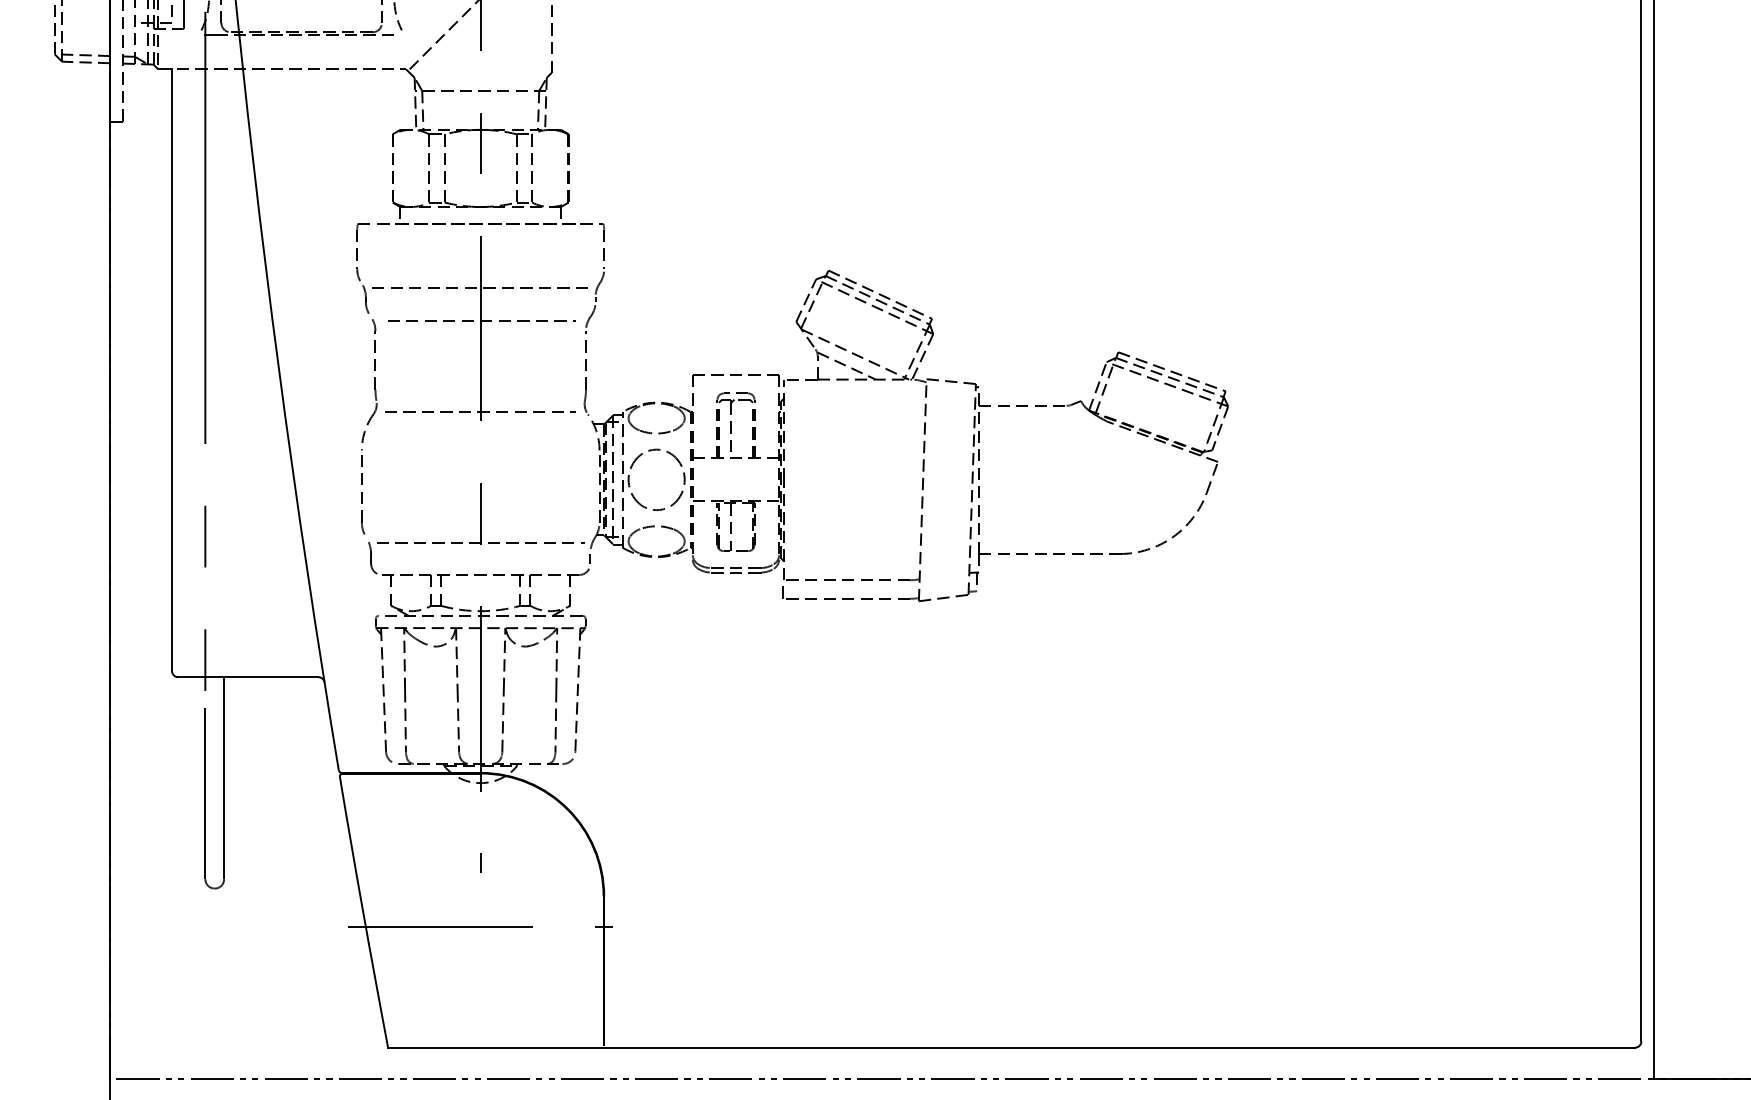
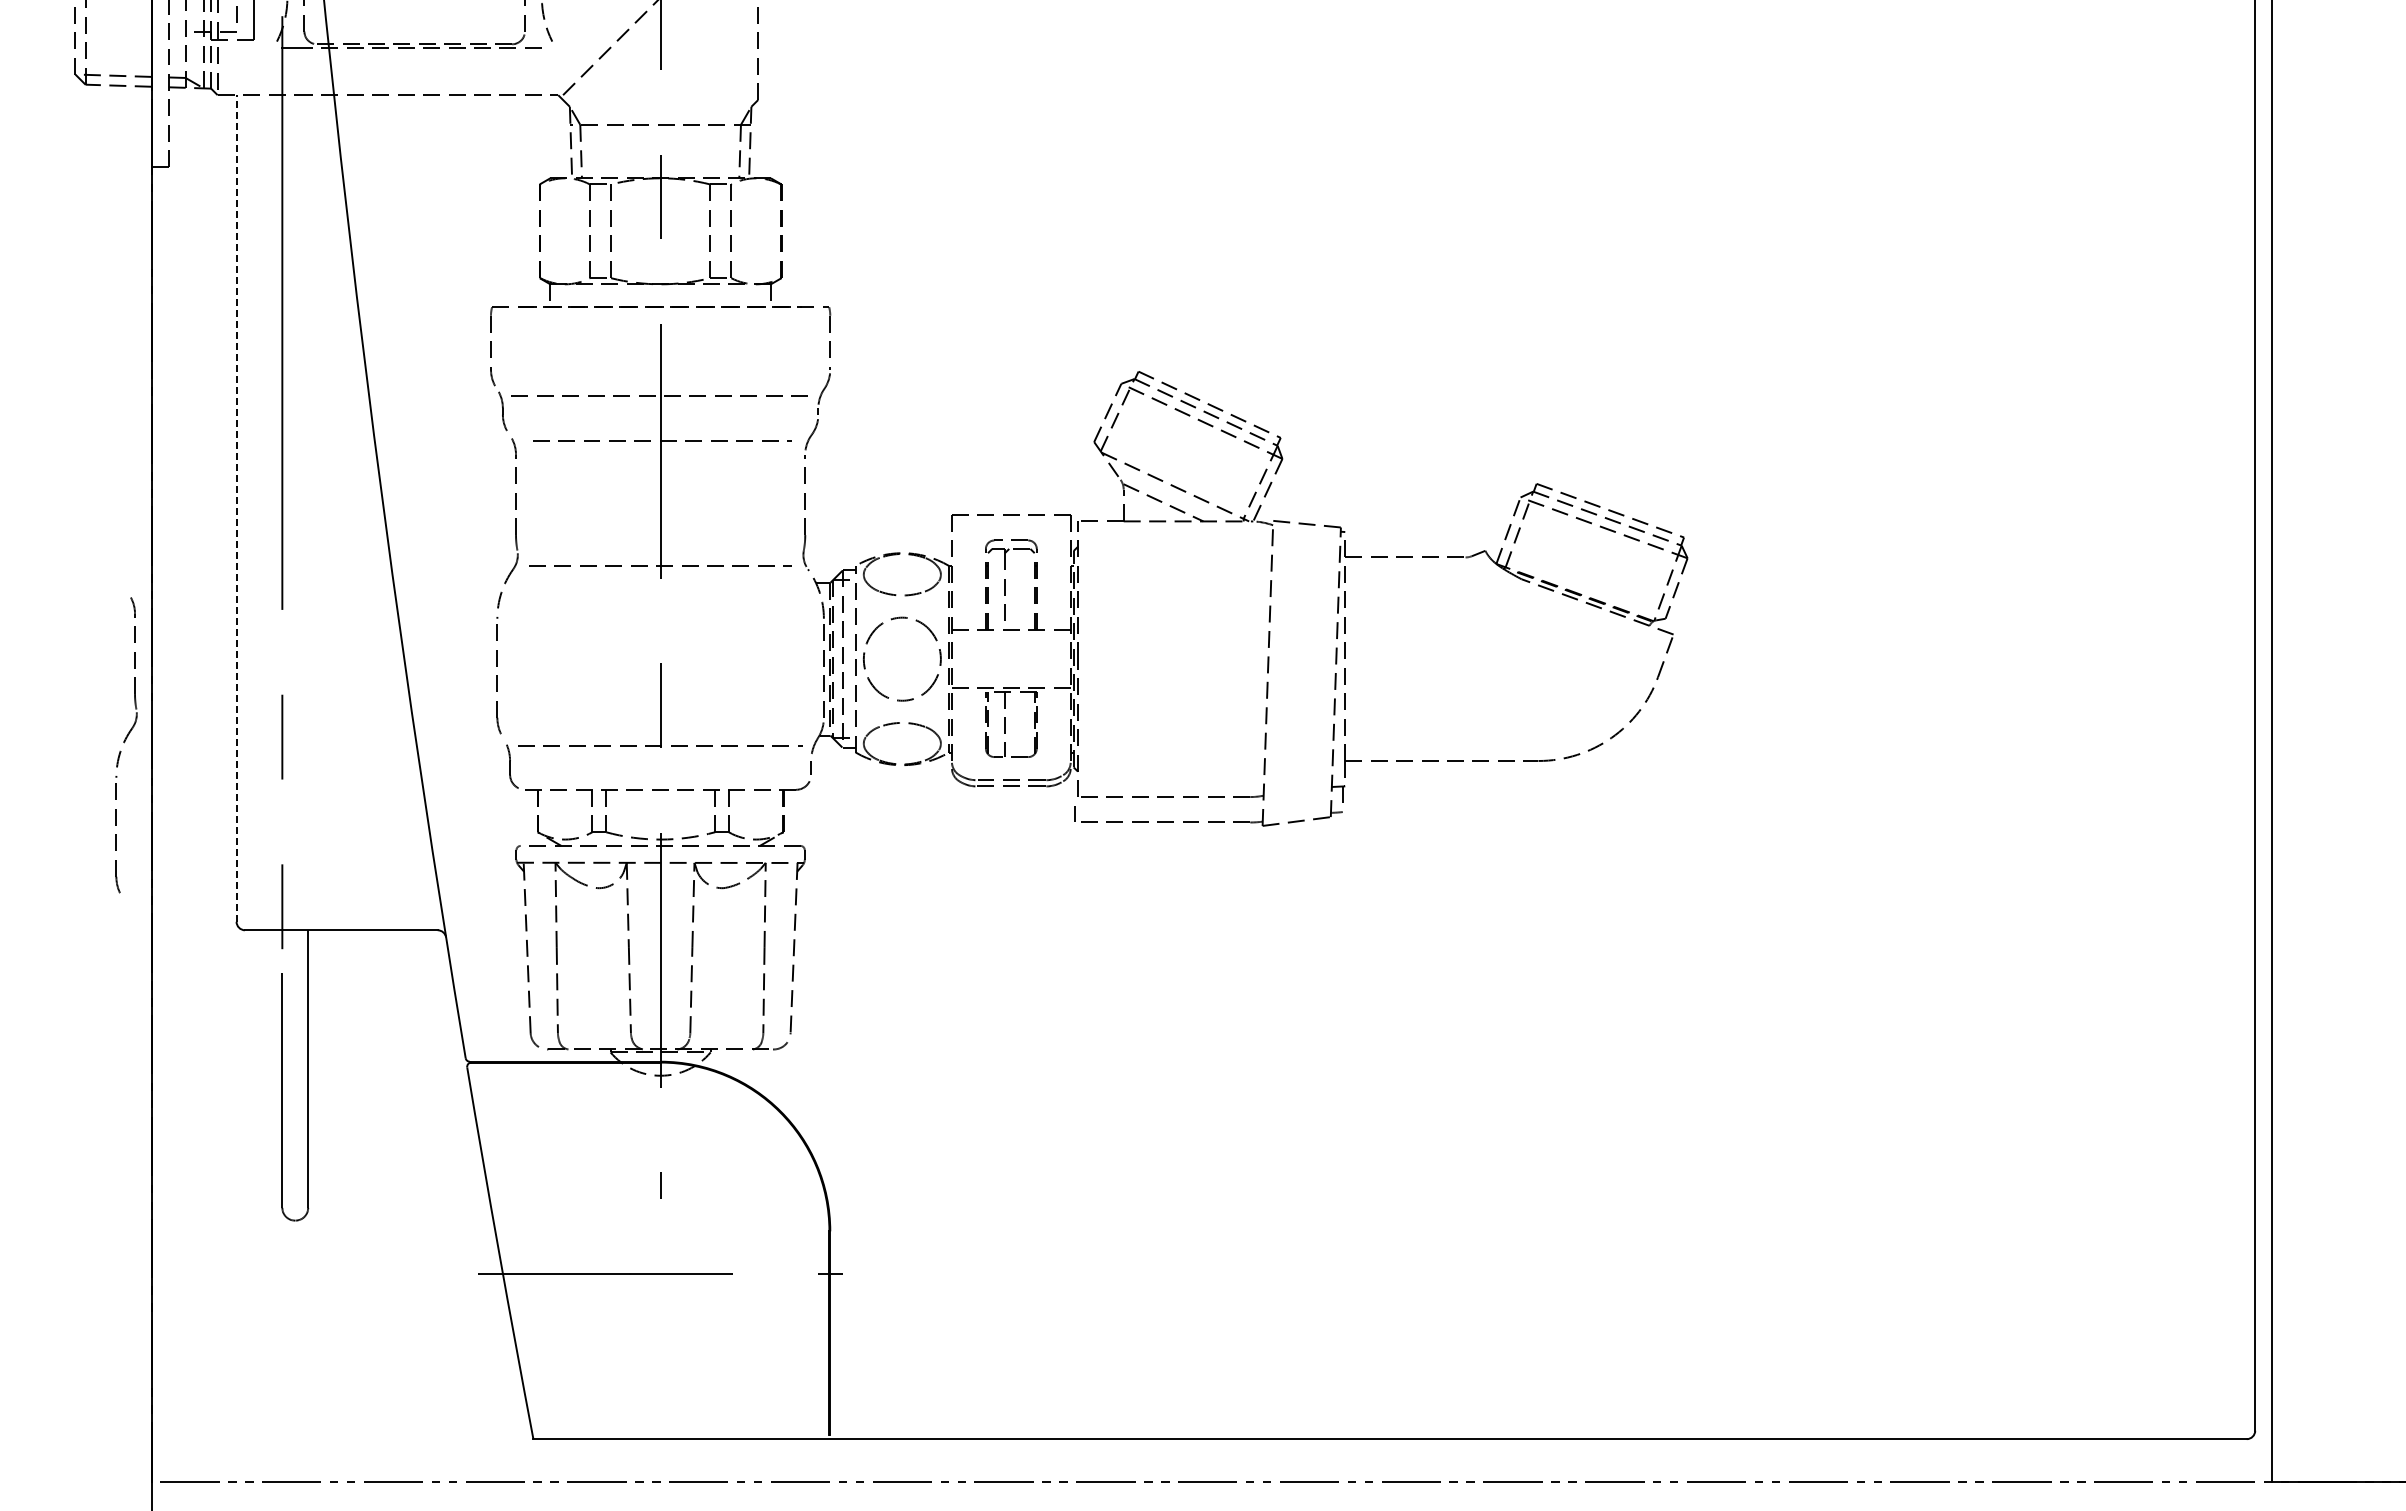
line: (171, 369) -> (236, 507), solid -> dashed
part: (91, 542) -> (126, 745), added

